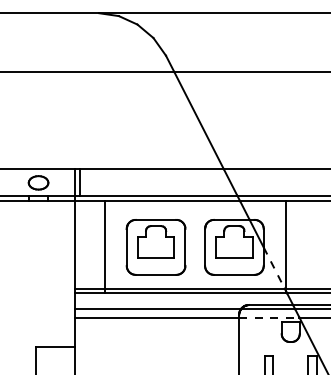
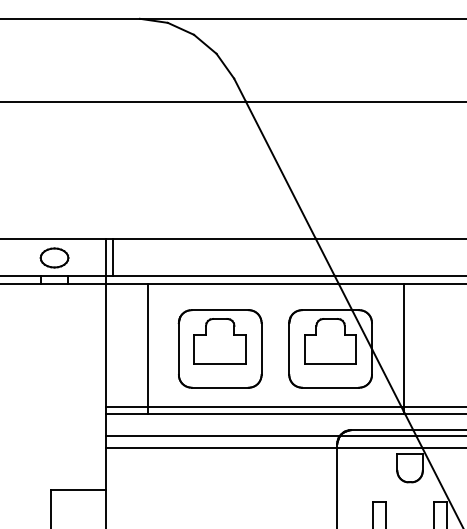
line: (274, 268) -> (386, 378), dashed -> solid
line: (269, 317) -> (379, 447), dashed -> solid

